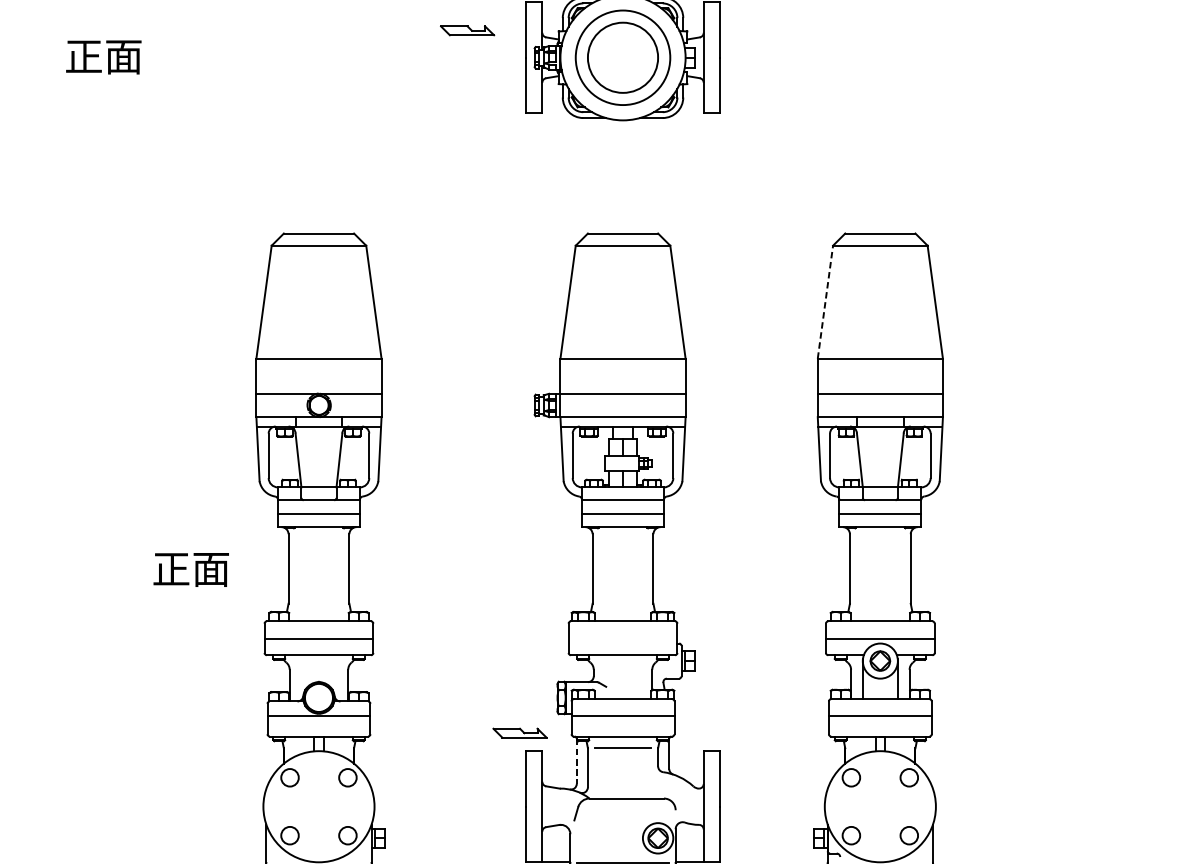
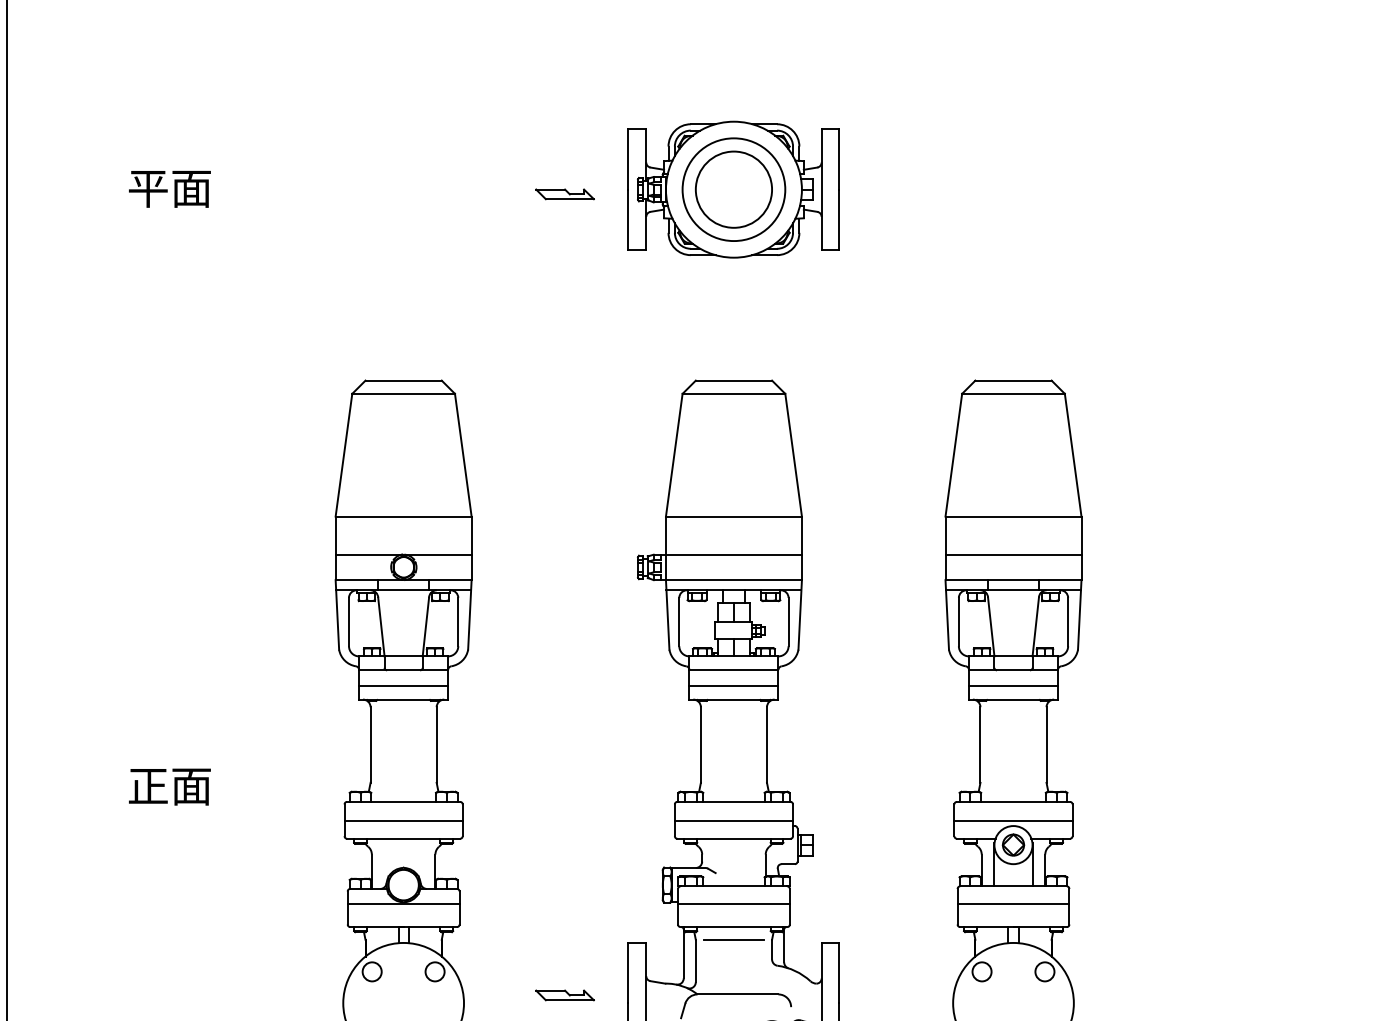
part: (467, 30) -> (564, 194), moved
text: (83, 57) -> (147, 189), 正面 -> 平面
line: (825, 302) -> (953, 455), dashed -> solid
text: (190, 569) -> (169, 786), moved
line: (622, 638) -> (733, 820), added
part: (519, 733) -> (564, 995), moved
line: (576, 761) -> (683, 954), dashed -> solid

